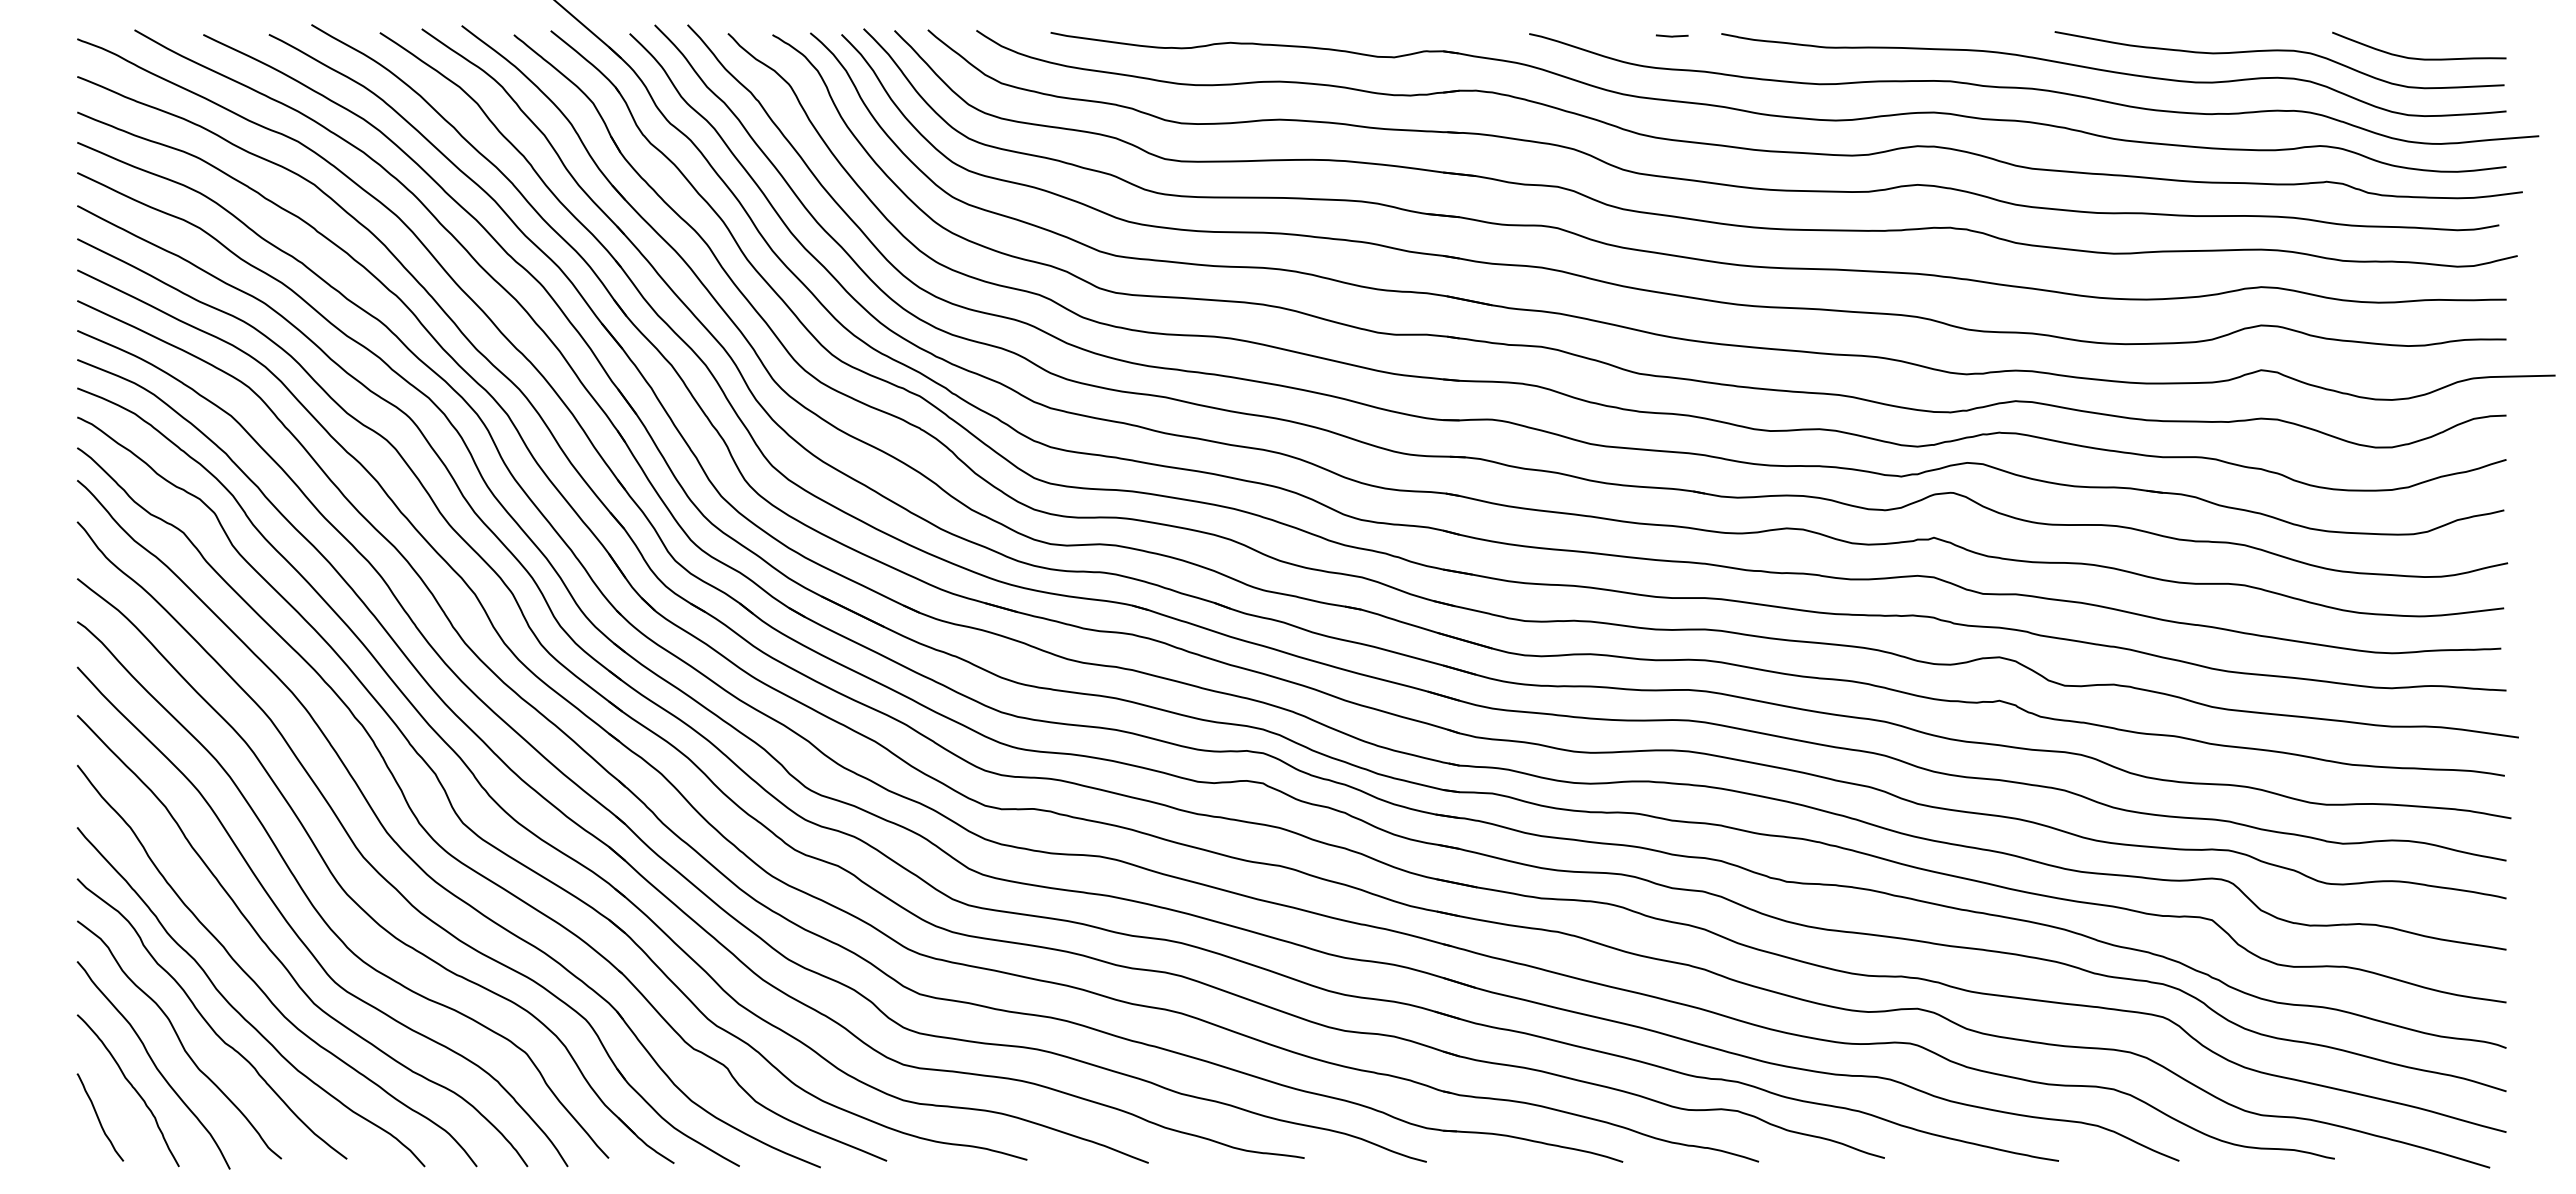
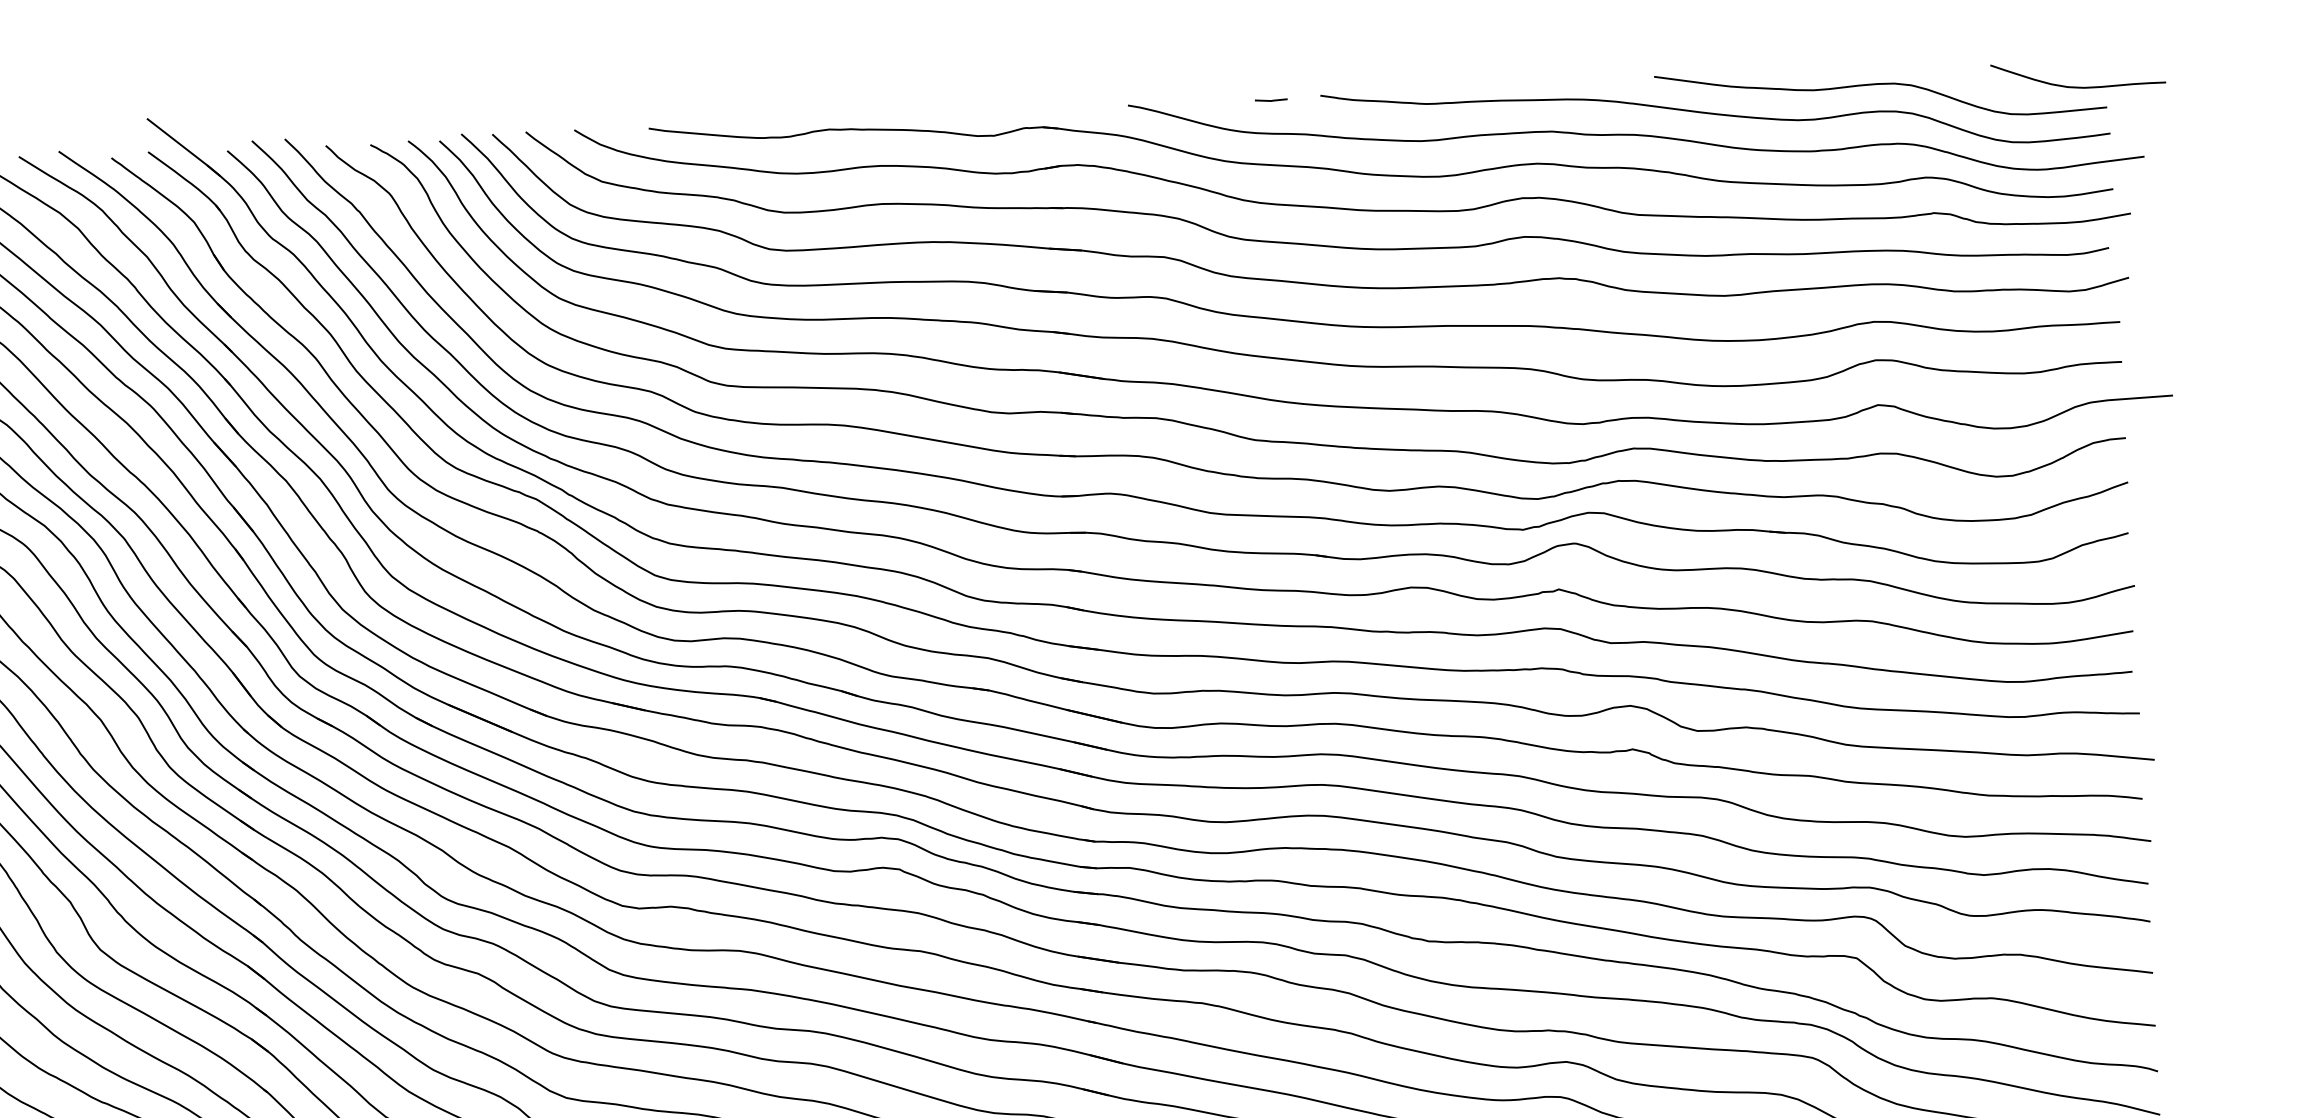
curve: (2415, 57) -> (2074, 86), moved

